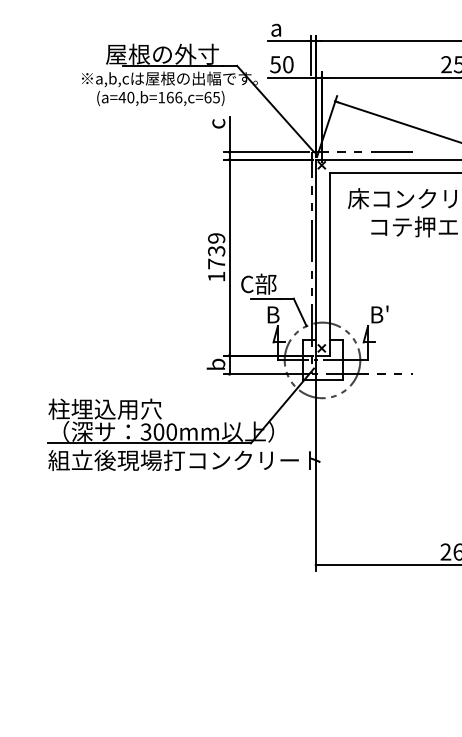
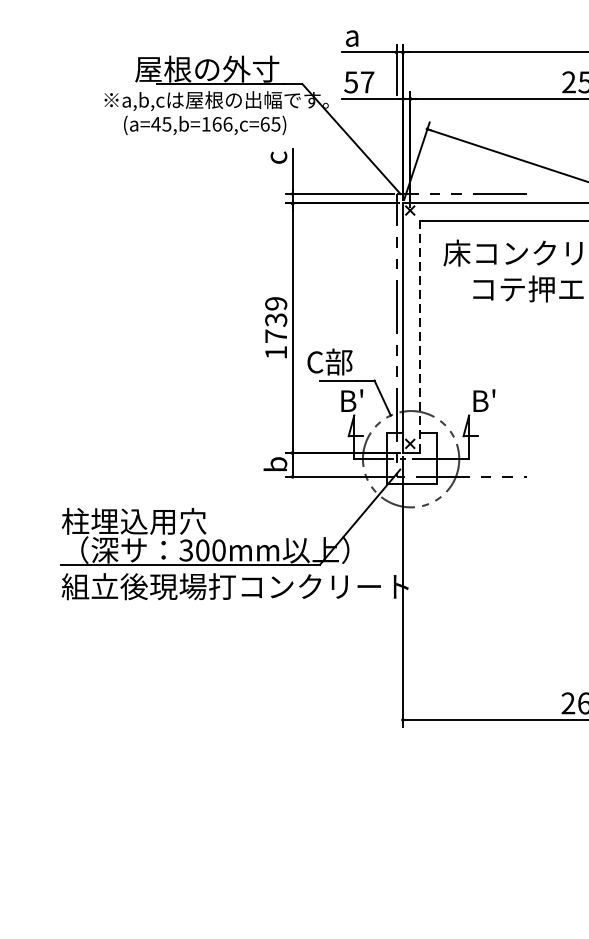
text: (288, 64) -> (367, 82), 50 -> 57
text: (130, 97) -> (166, 124), (a=40,b=166,c=65) -> (a=45,b=166,c=65)
line: (329, 263) -> (420, 335), solid -> dashed
text: (283, 308) -> (361, 393), B -> B'

